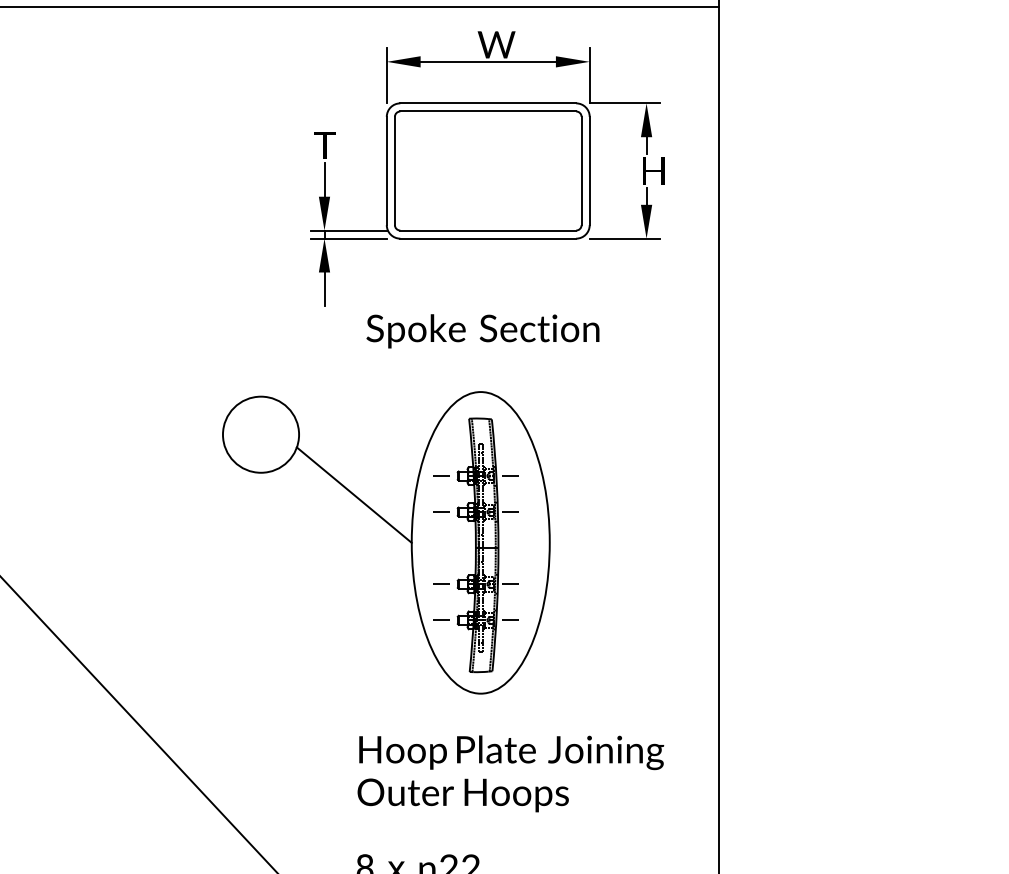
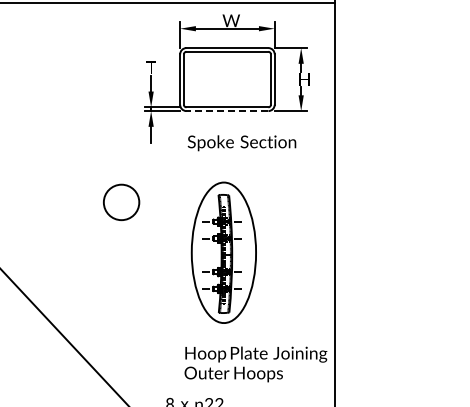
line: (488, 239) -> (227, 111), solid -> dashed
text: (481, 331) -> (241, 143), moved
line: (353, 494) -> (164, 230), removed
text: (509, 773) -> (255, 364), moved

